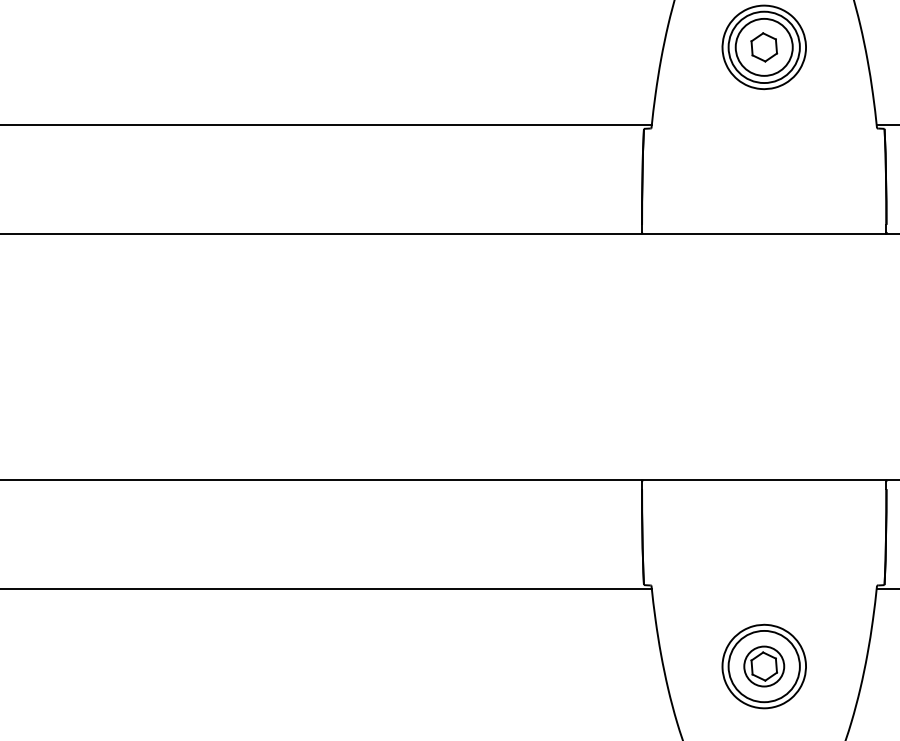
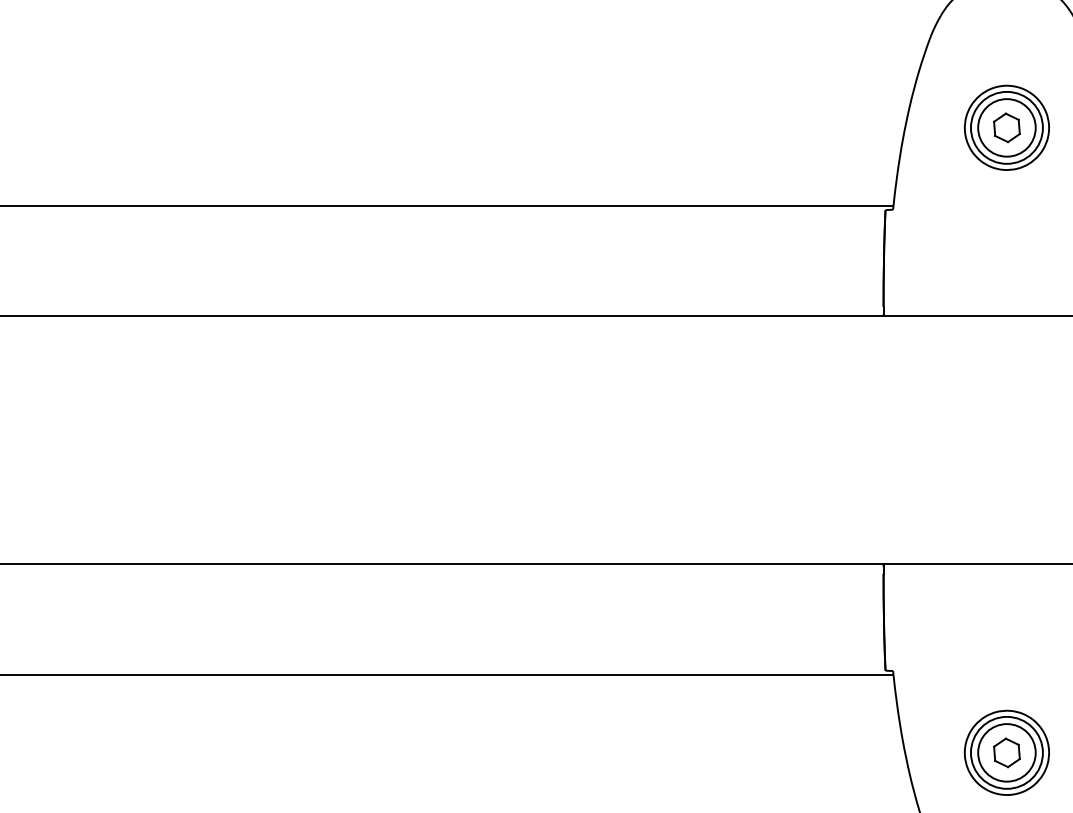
circle: (763, 666) -> (1006, 752), size x1.43

